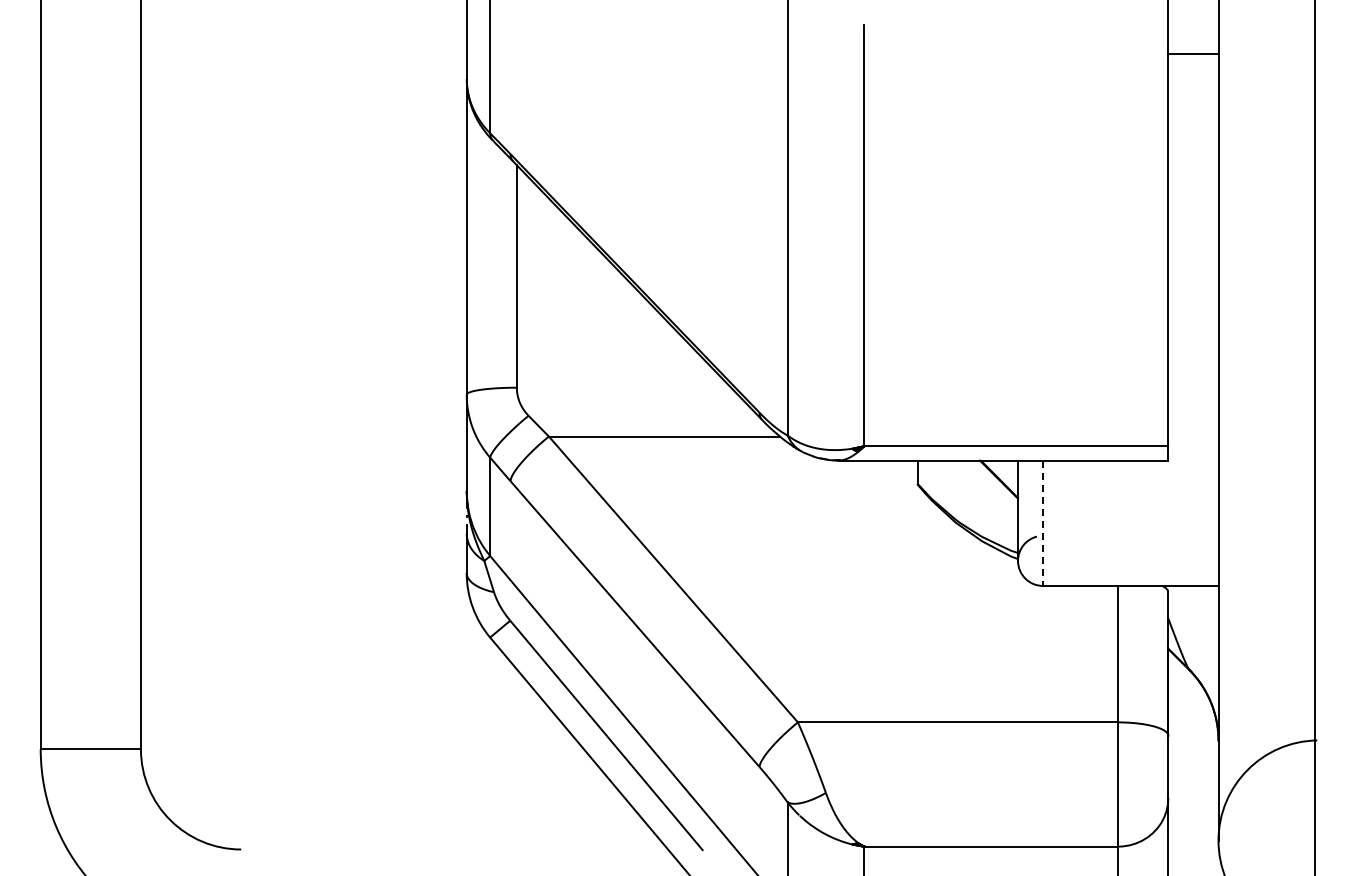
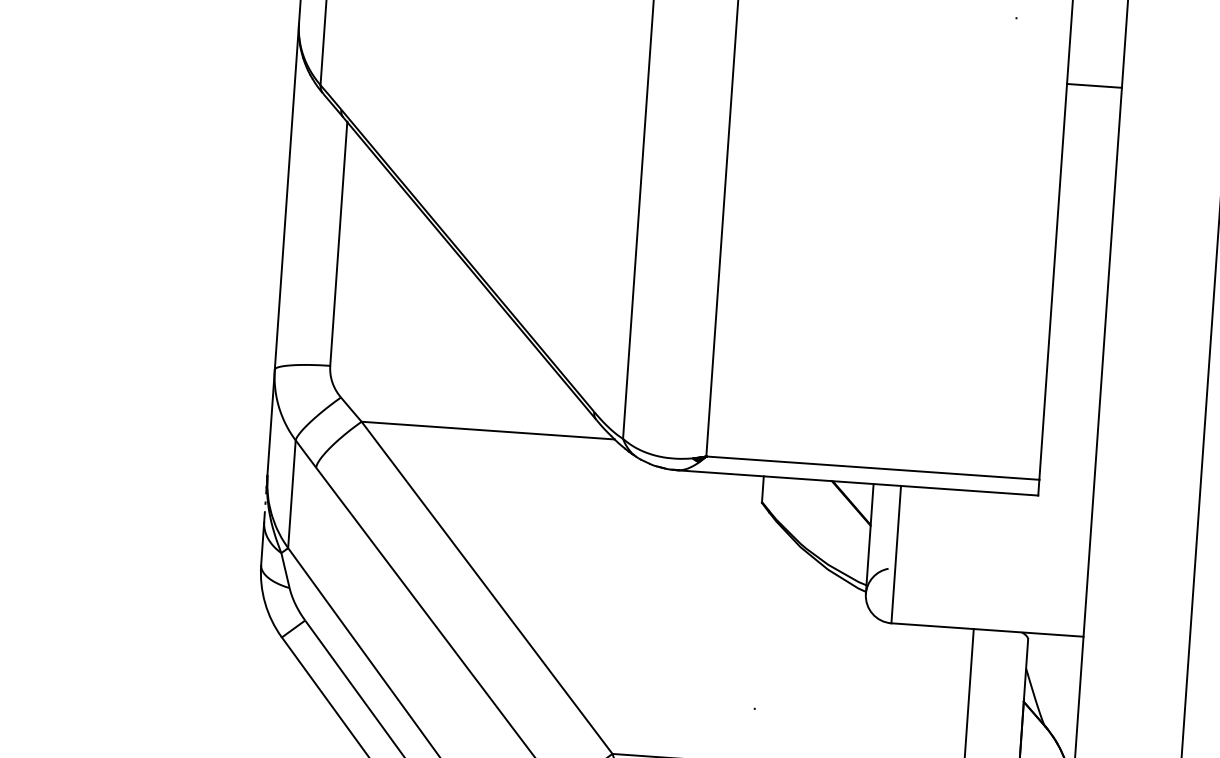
line: (1193, 53) -> (1094, 85), moved
line: (1043, 523) -> (896, 554), dashed -> solid

